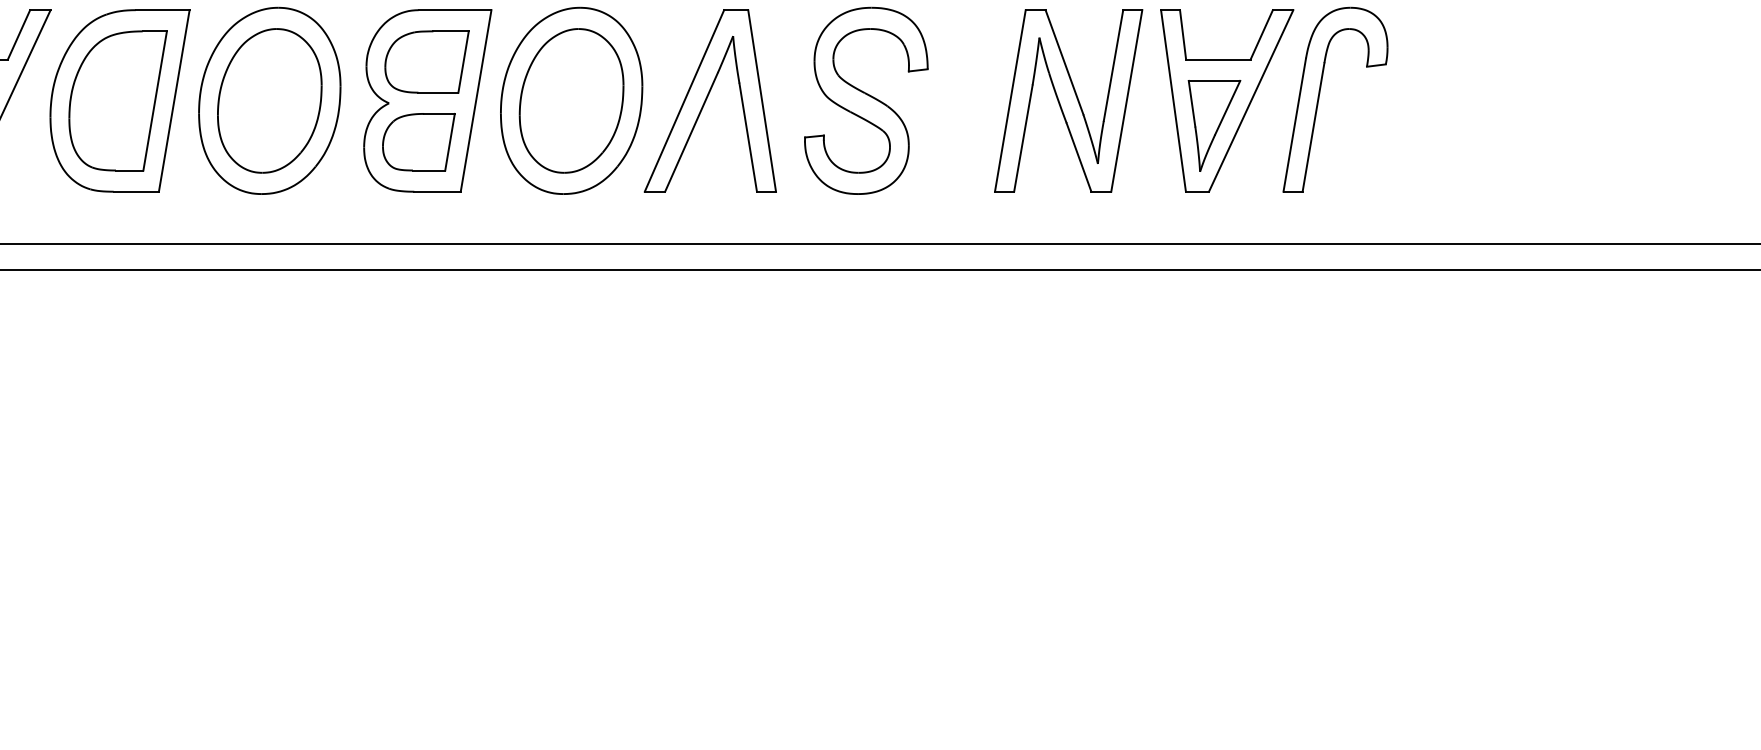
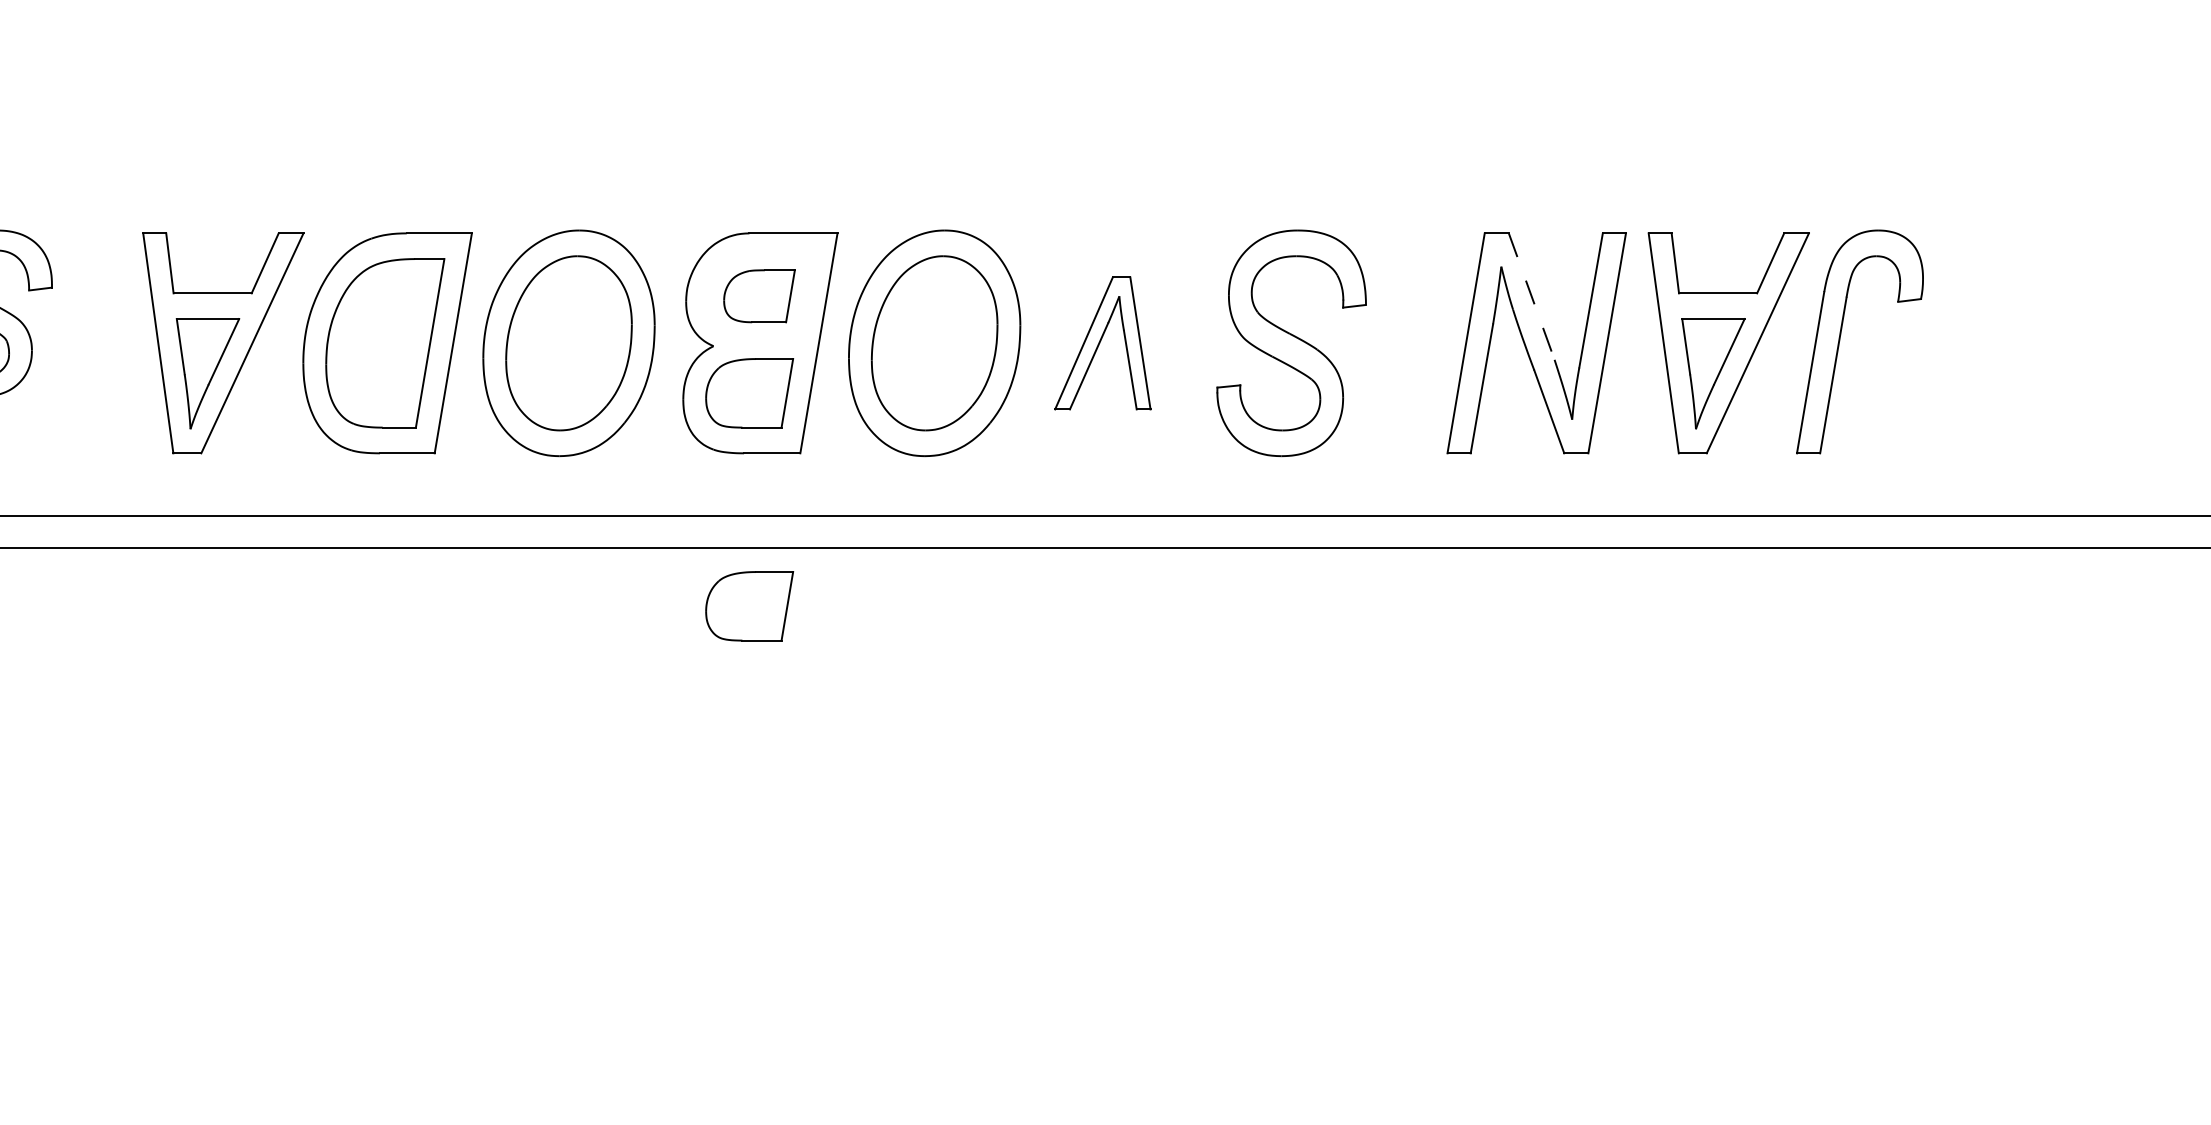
part: (427, 62) -> (759, 296), size x0.7
line: (1064, 63) -> (1531, 297), solid -> dashed
part: (710, 101) -> (1102, 343), size x0.6
part: (418, 318) -> (749, 606), added

